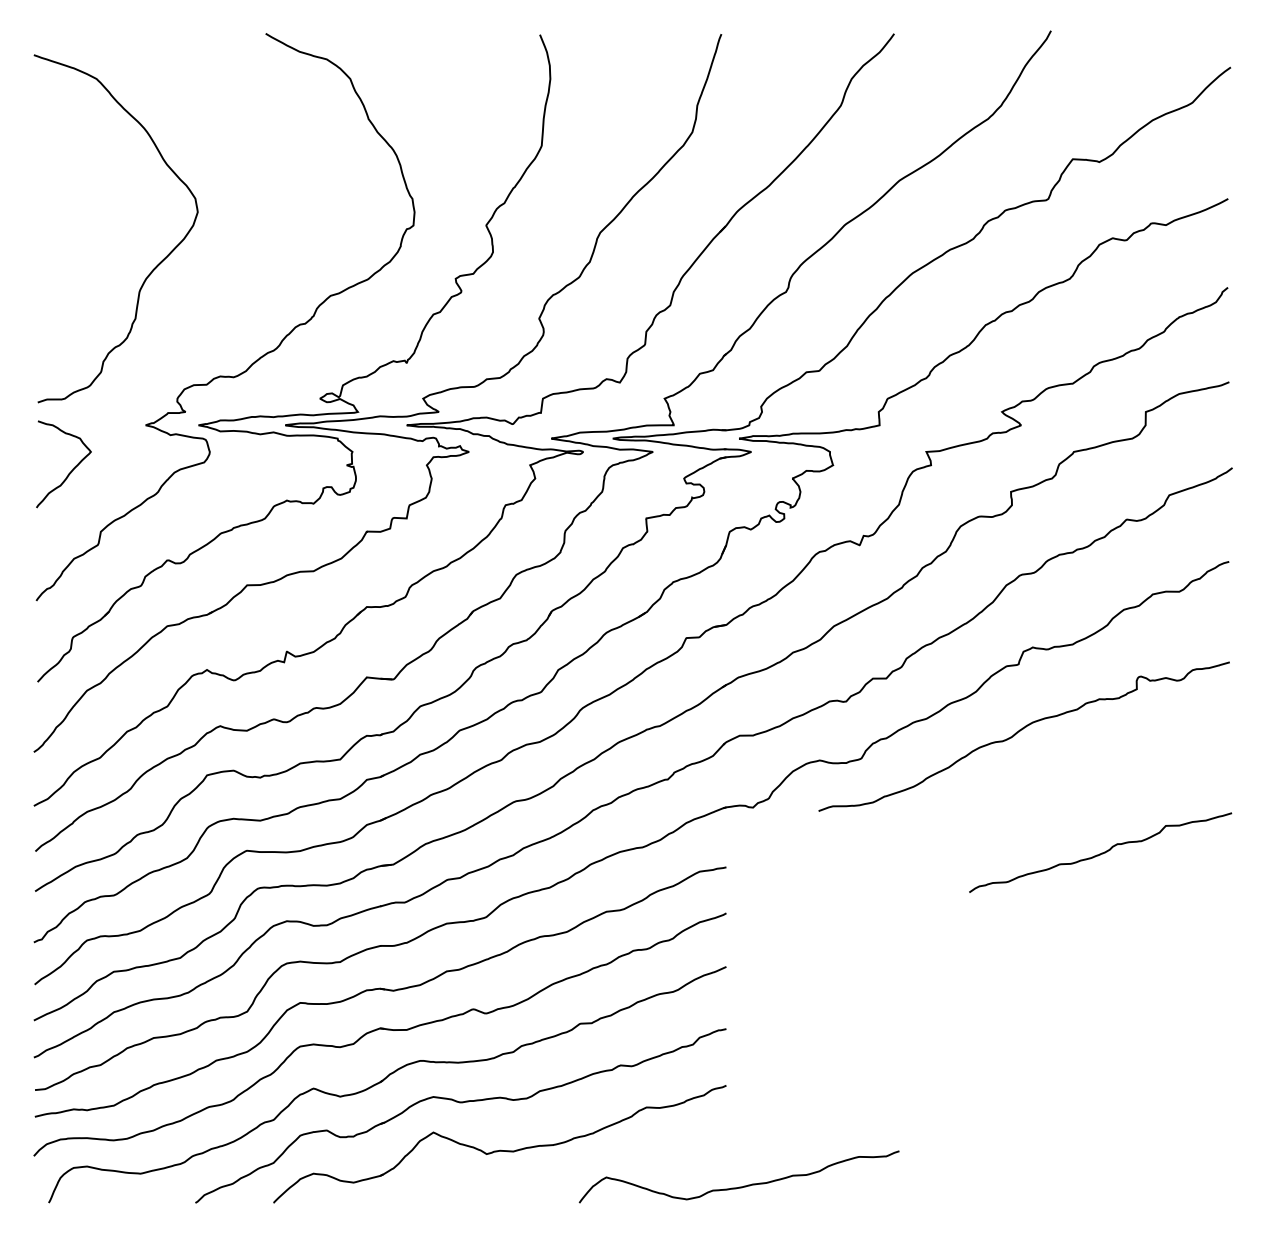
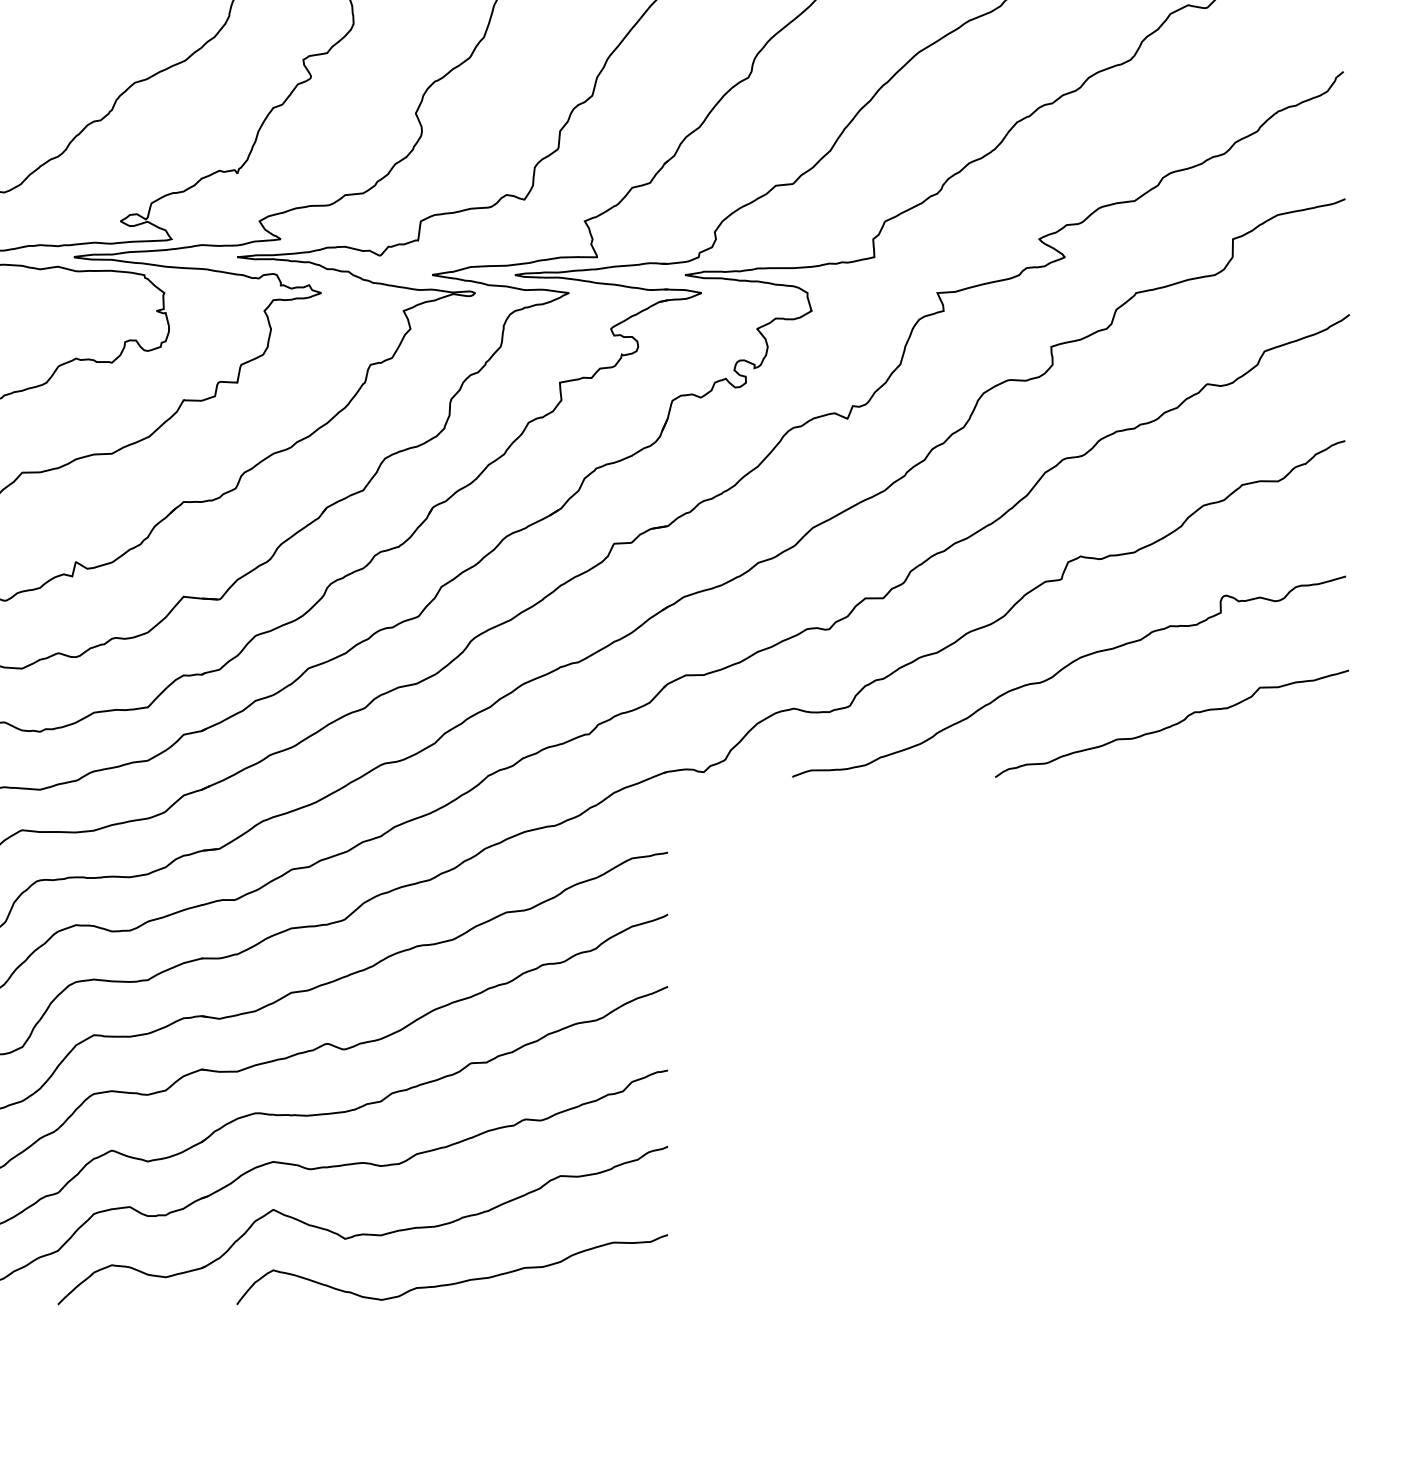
curve: (1101, 852) -> (1173, 723), moved
curve: (739, 1186) -> (452, 1282), moved

